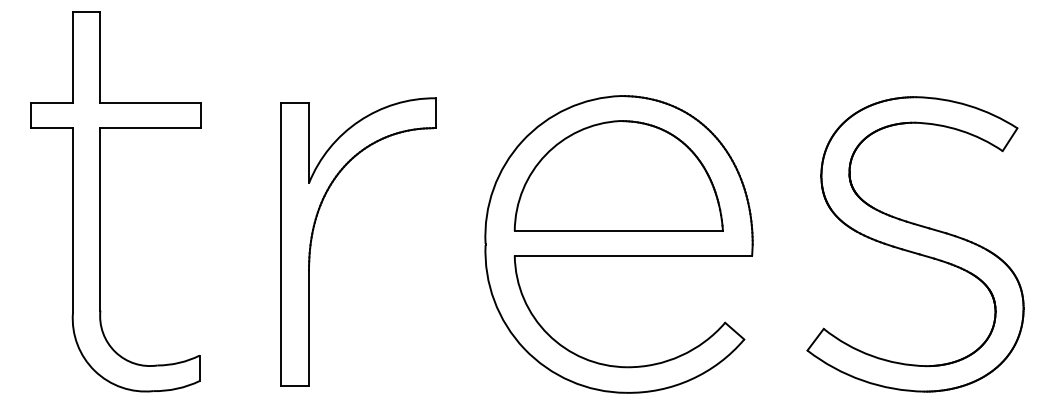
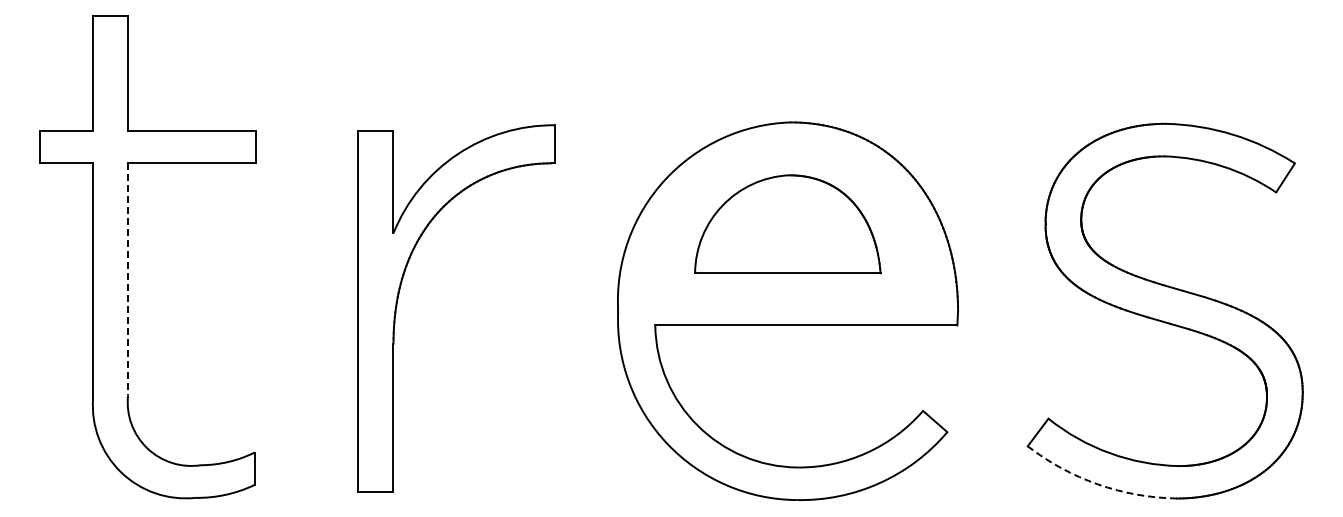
part: (618, 176) -> (787, 224), size x0.7
line: (100, 219) -> (128, 279), solid -> dashed
arc: (863, 380) -> (1098, 484), solid -> dashed

